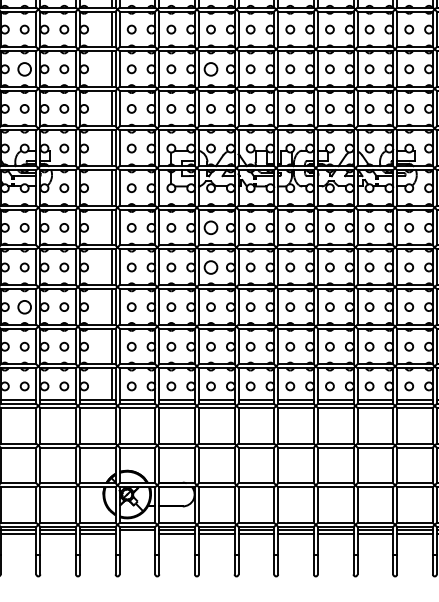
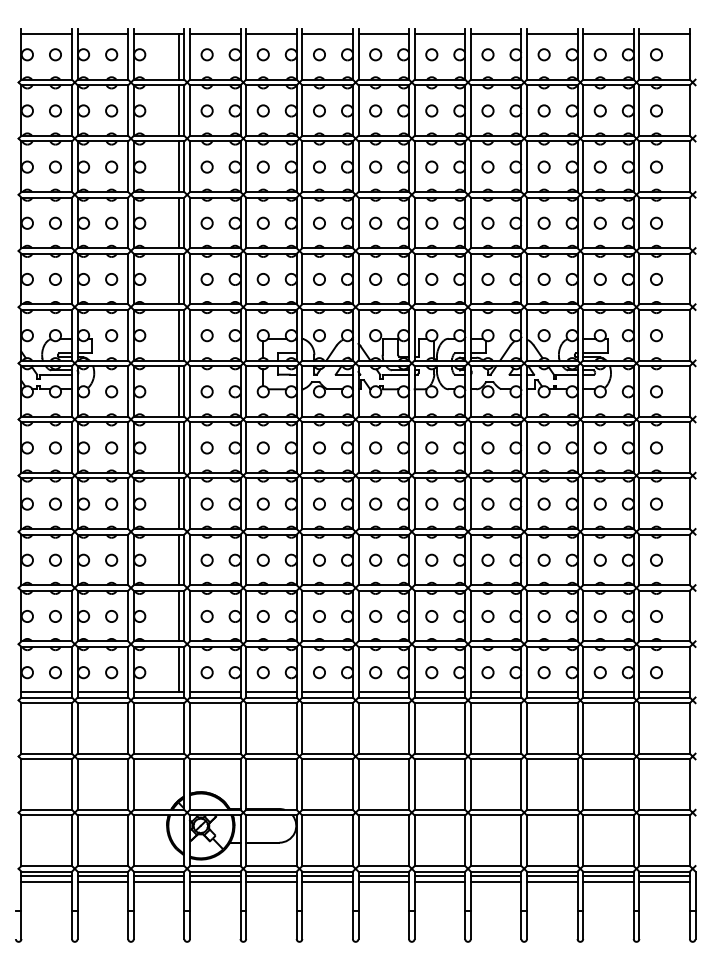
circle: (24, 68) -> (55, 222), size x0.62
circle: (211, 68) -> (319, 222), size x0.62
circle: (211, 227) -> (319, 447), size x0.62
circle: (211, 267) -> (319, 503), size x0.62
circle: (24, 306) -> (55, 559), size x0.62
line: (136, 533) -> (214, 881), added

